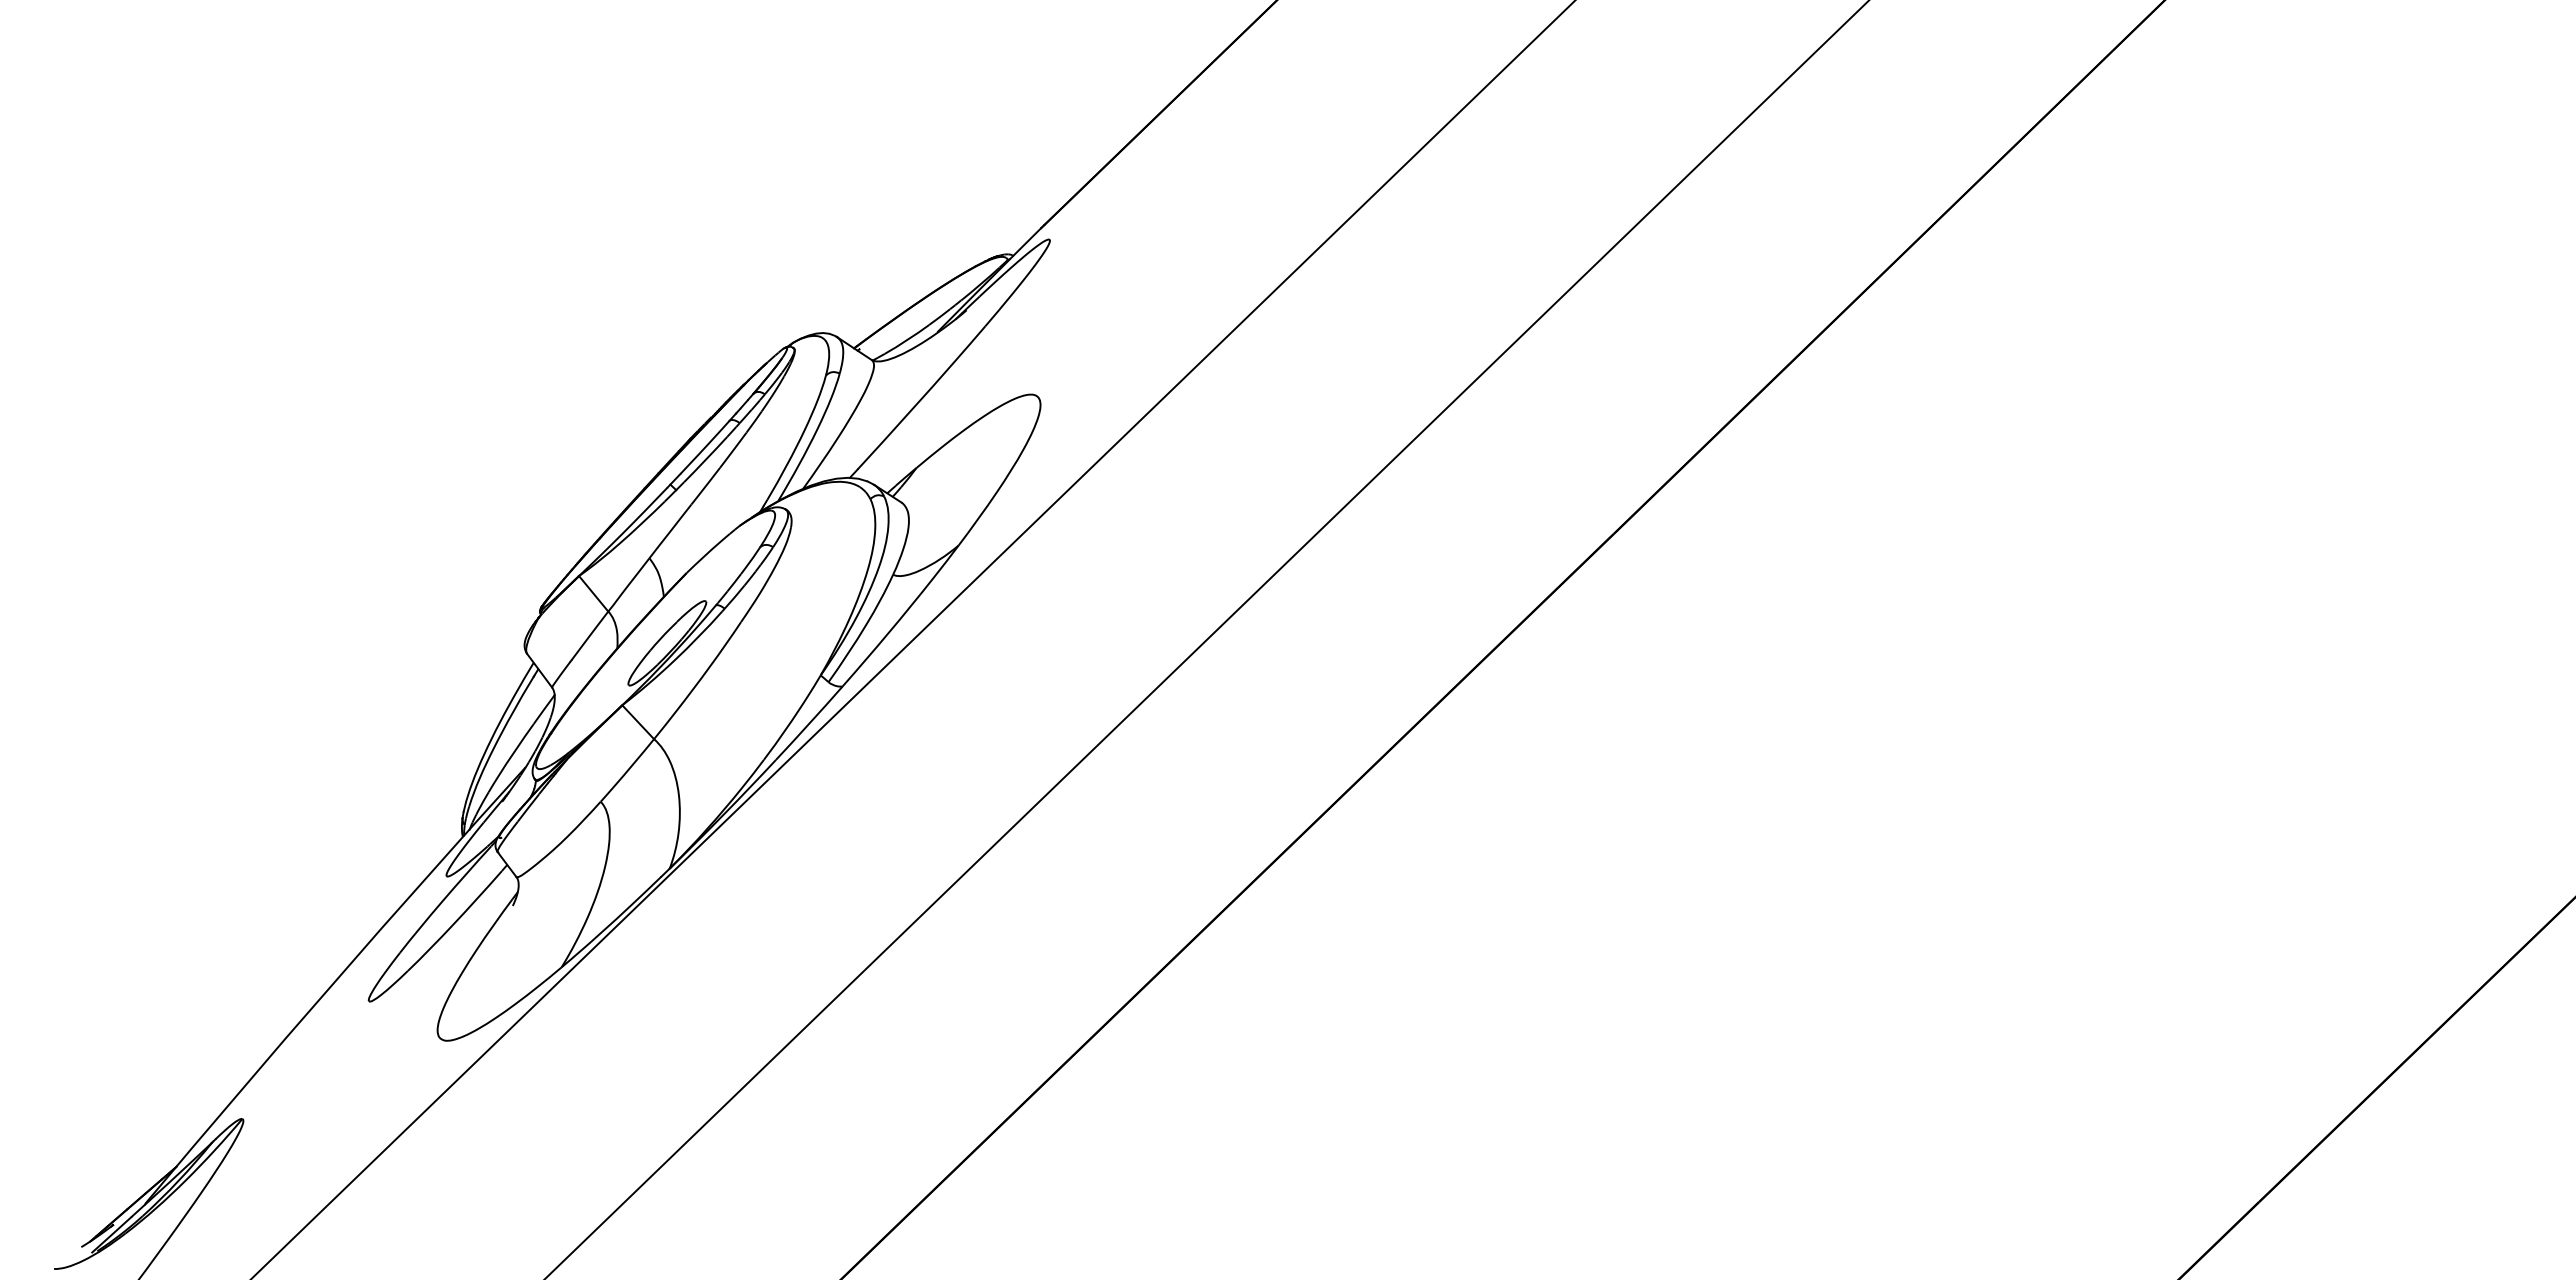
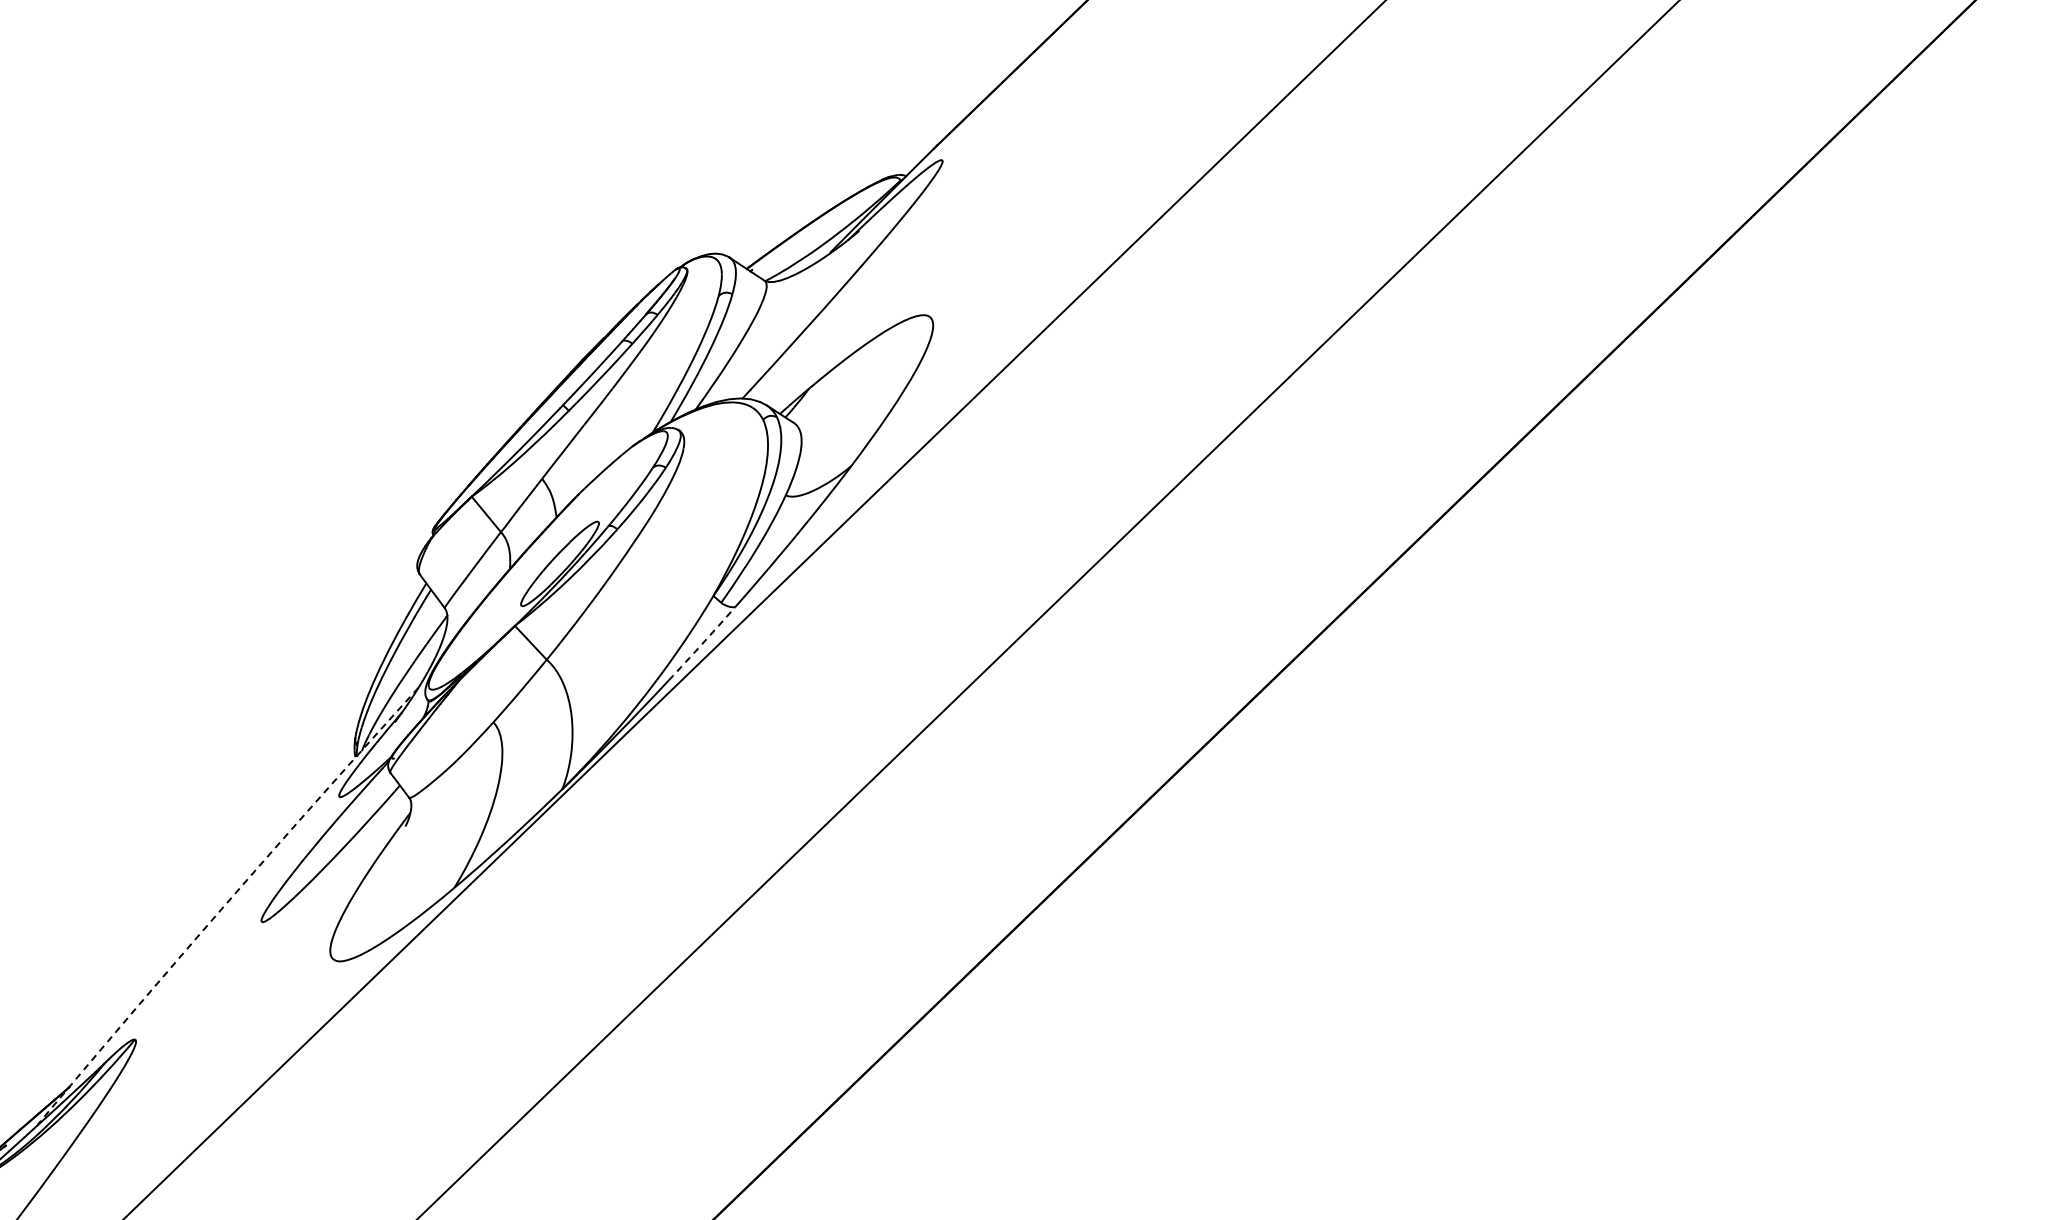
arc: (809, 723) -> (702, 644), solid -> dashed
arc: (333, 983) -> (226, 904), solid -> dashed

